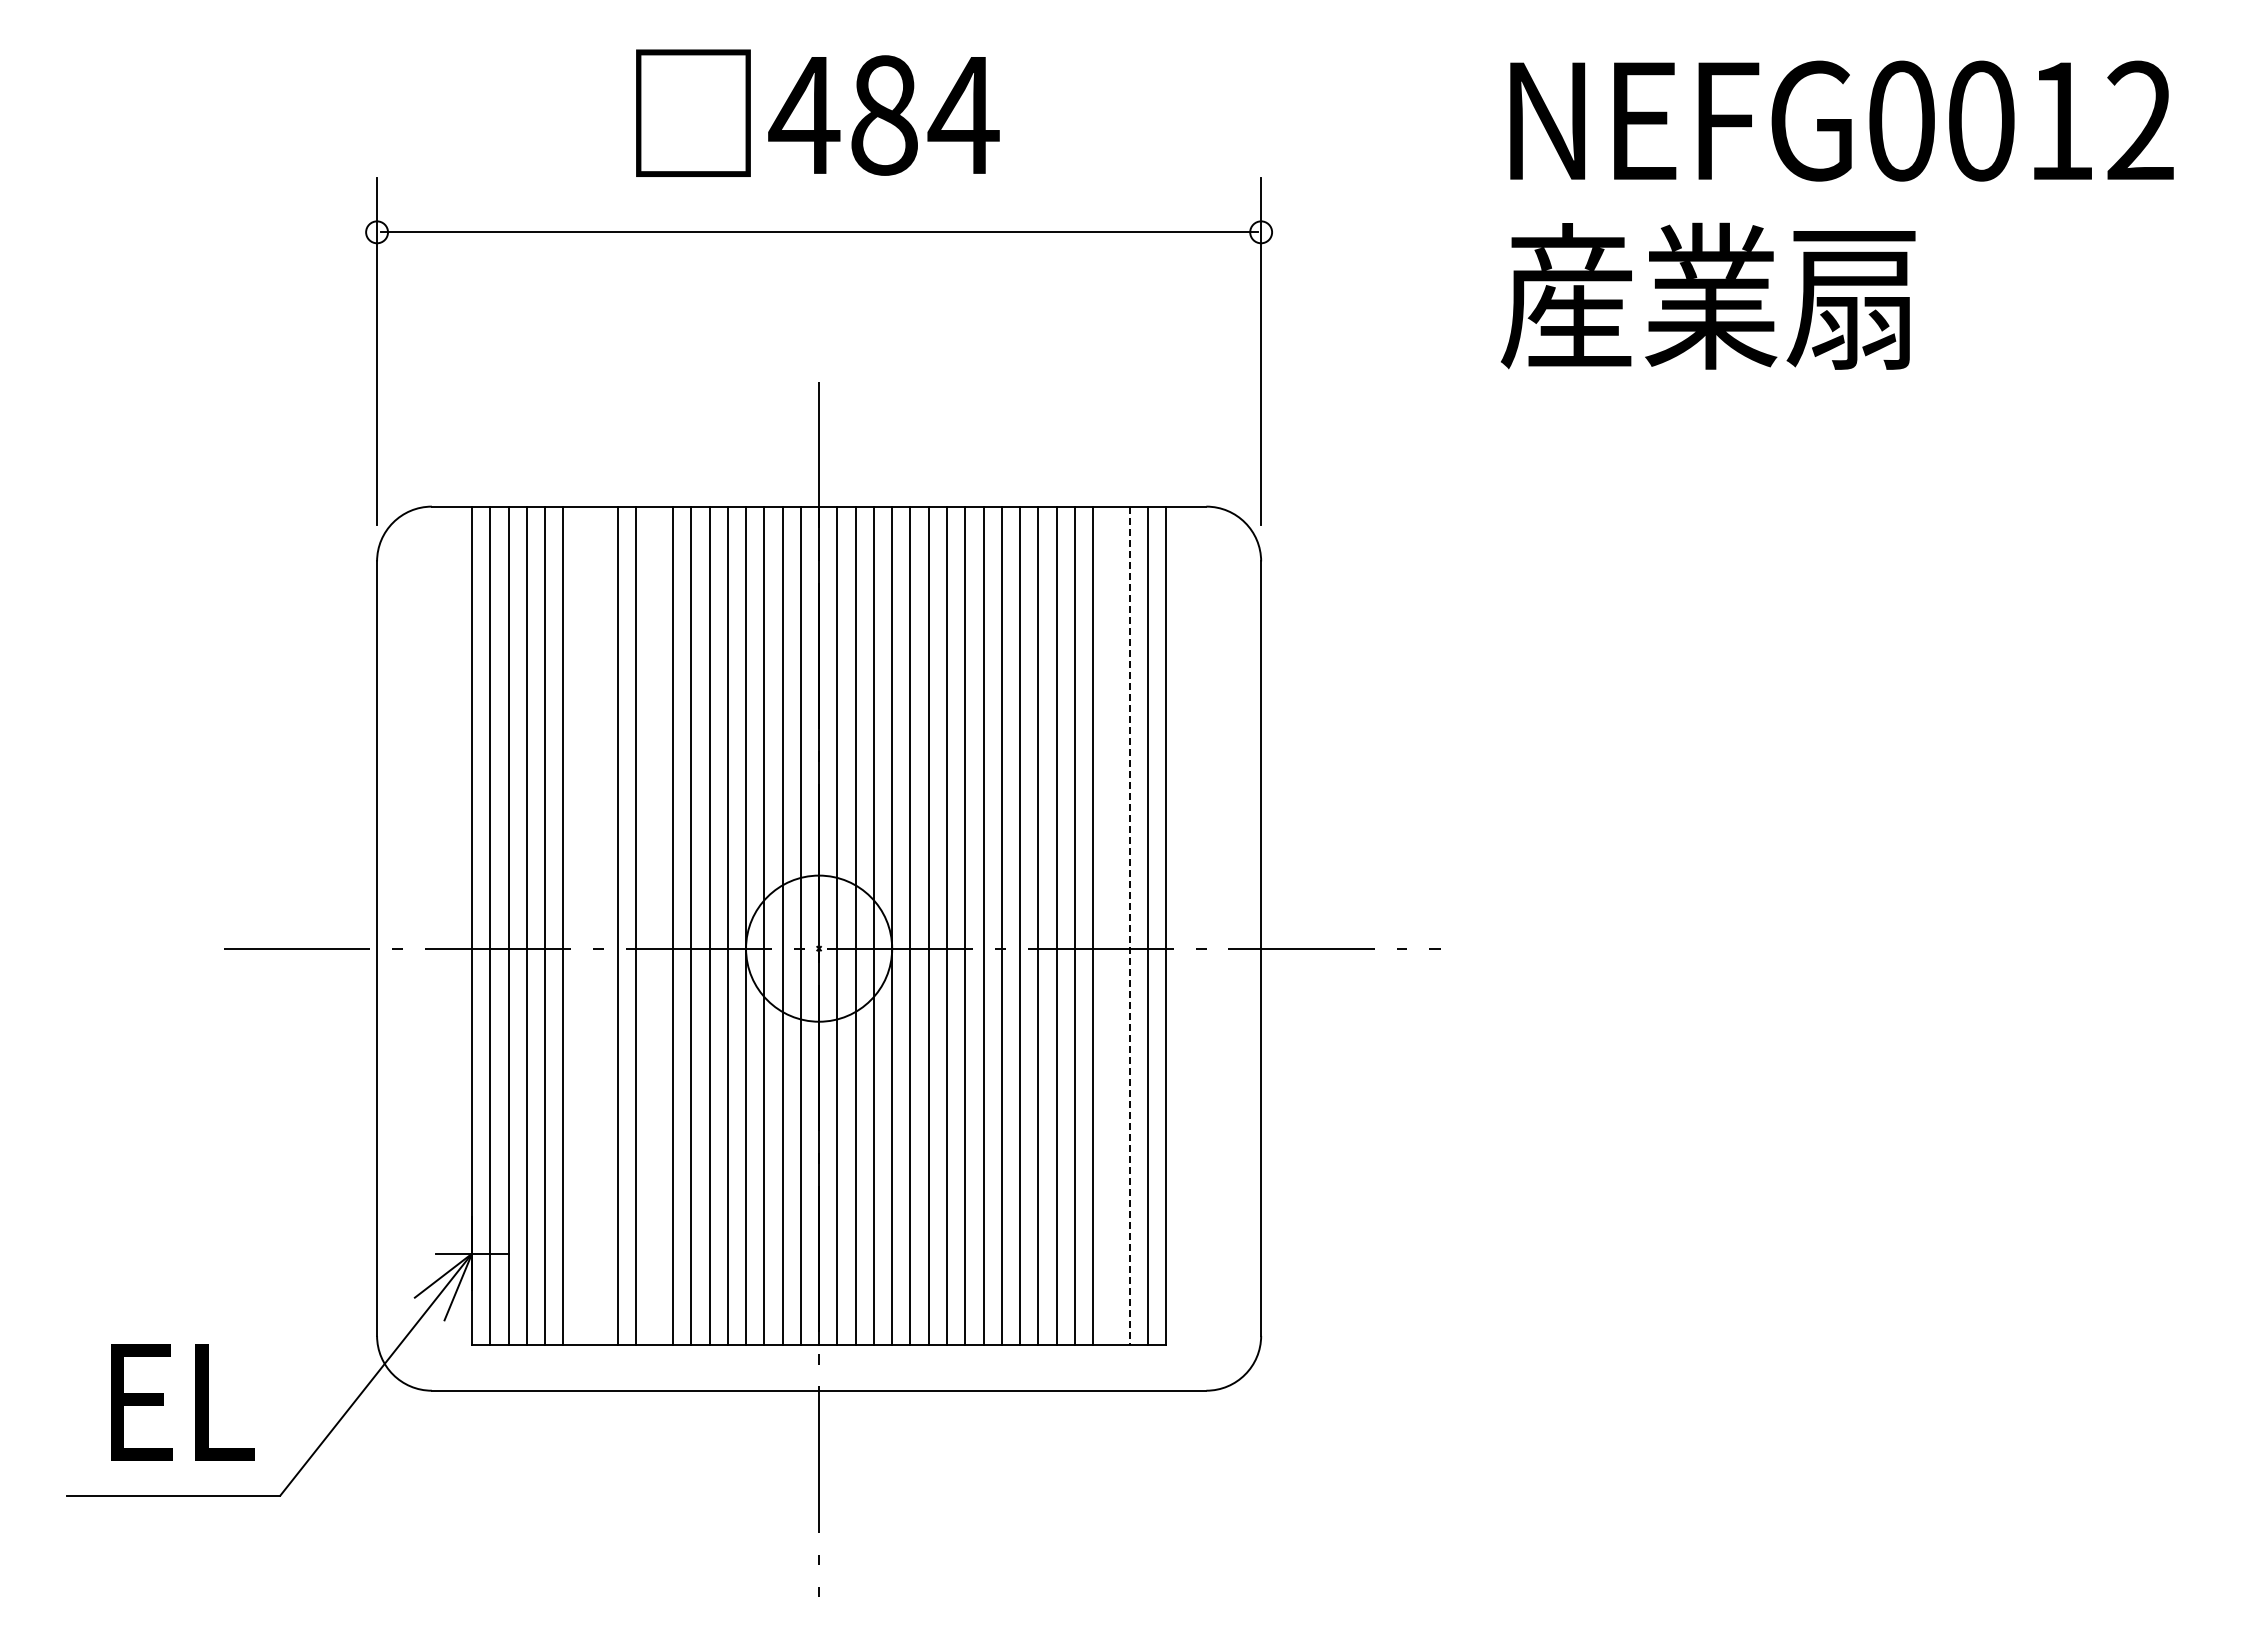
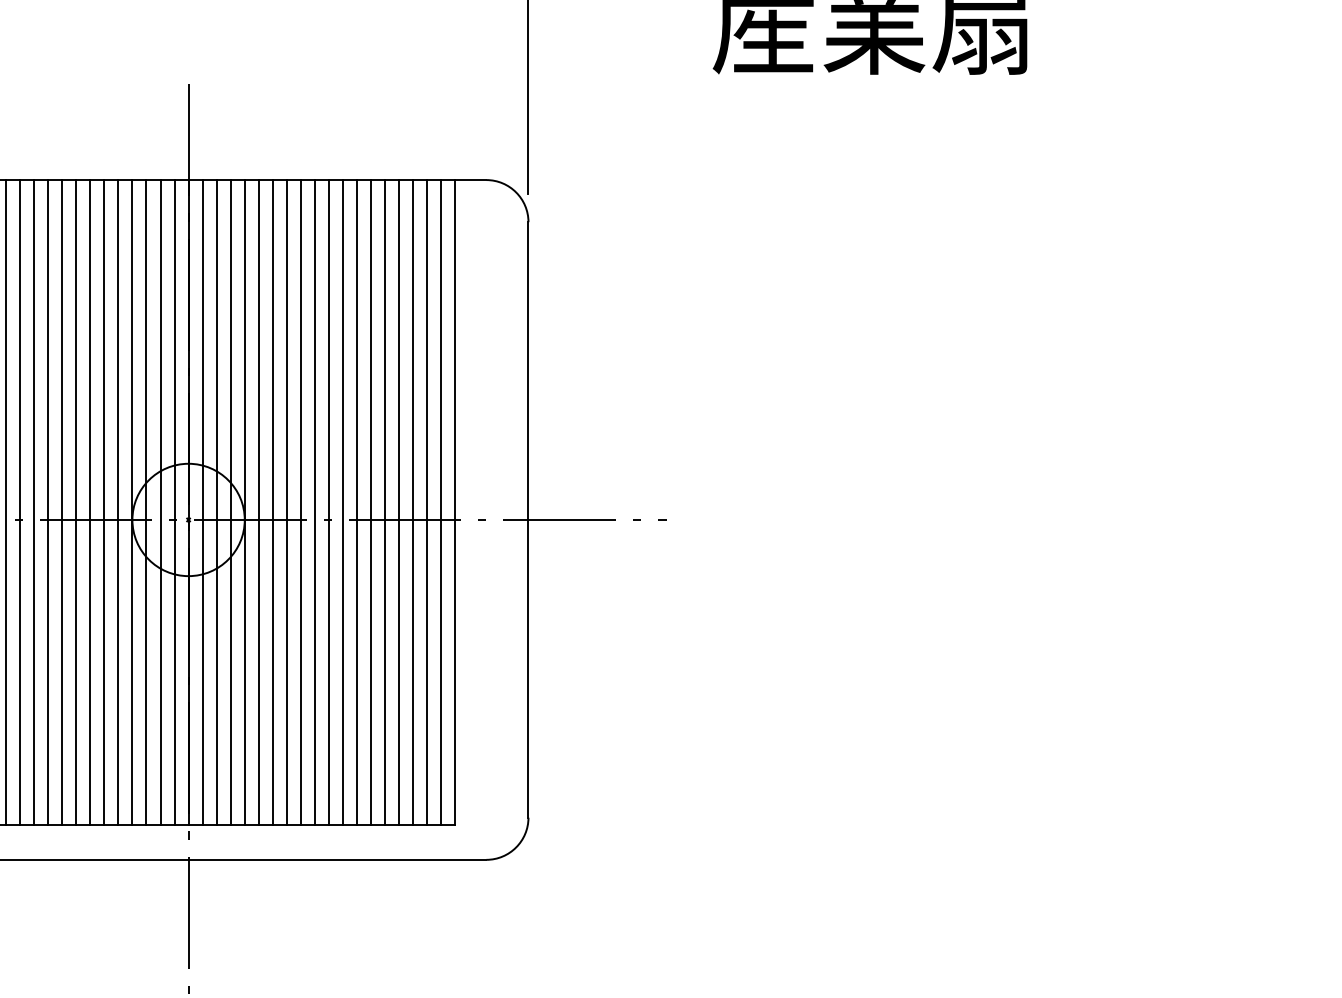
line: (581, 925) -> (5, 502), added
line: (599, 925) -> (19, 502), added
line: (654, 925) -> (62, 502), added
line: (1111, 925) -> (413, 502), added
line: (1129, 926) -> (427, 502), dashed -> solid

